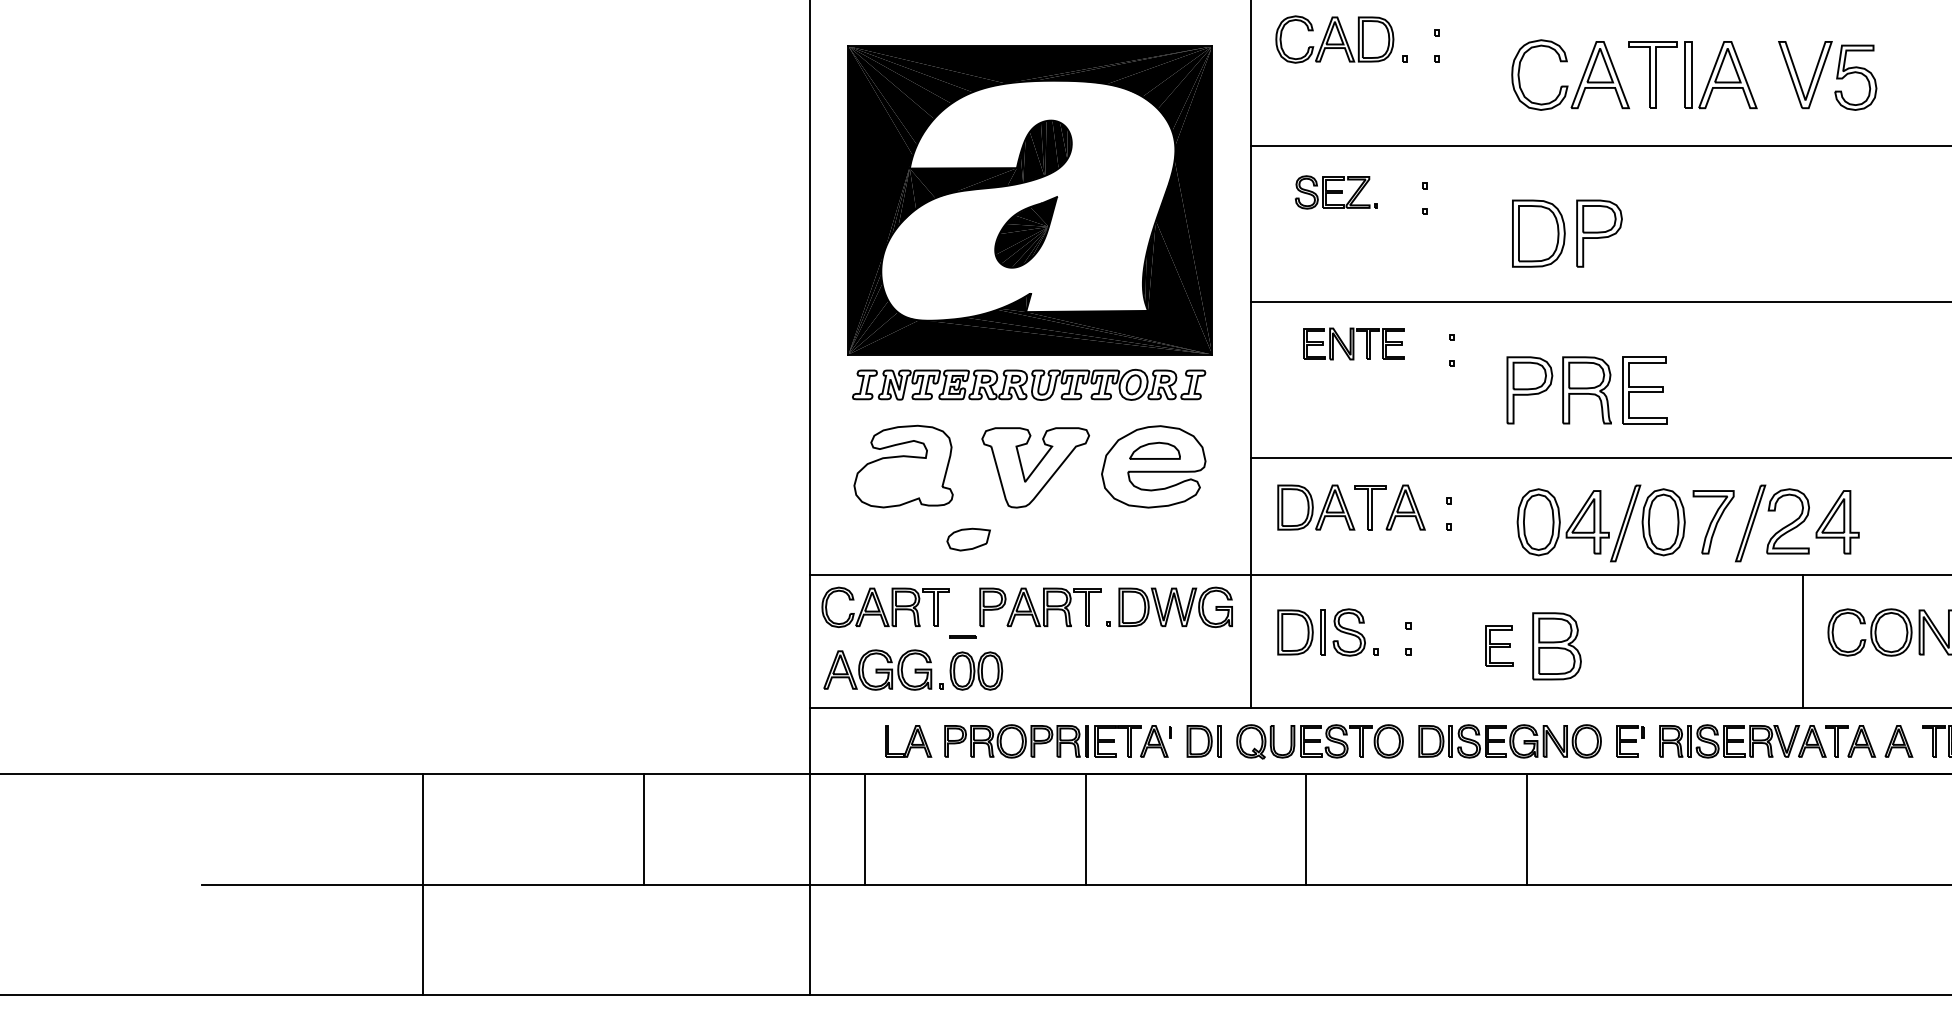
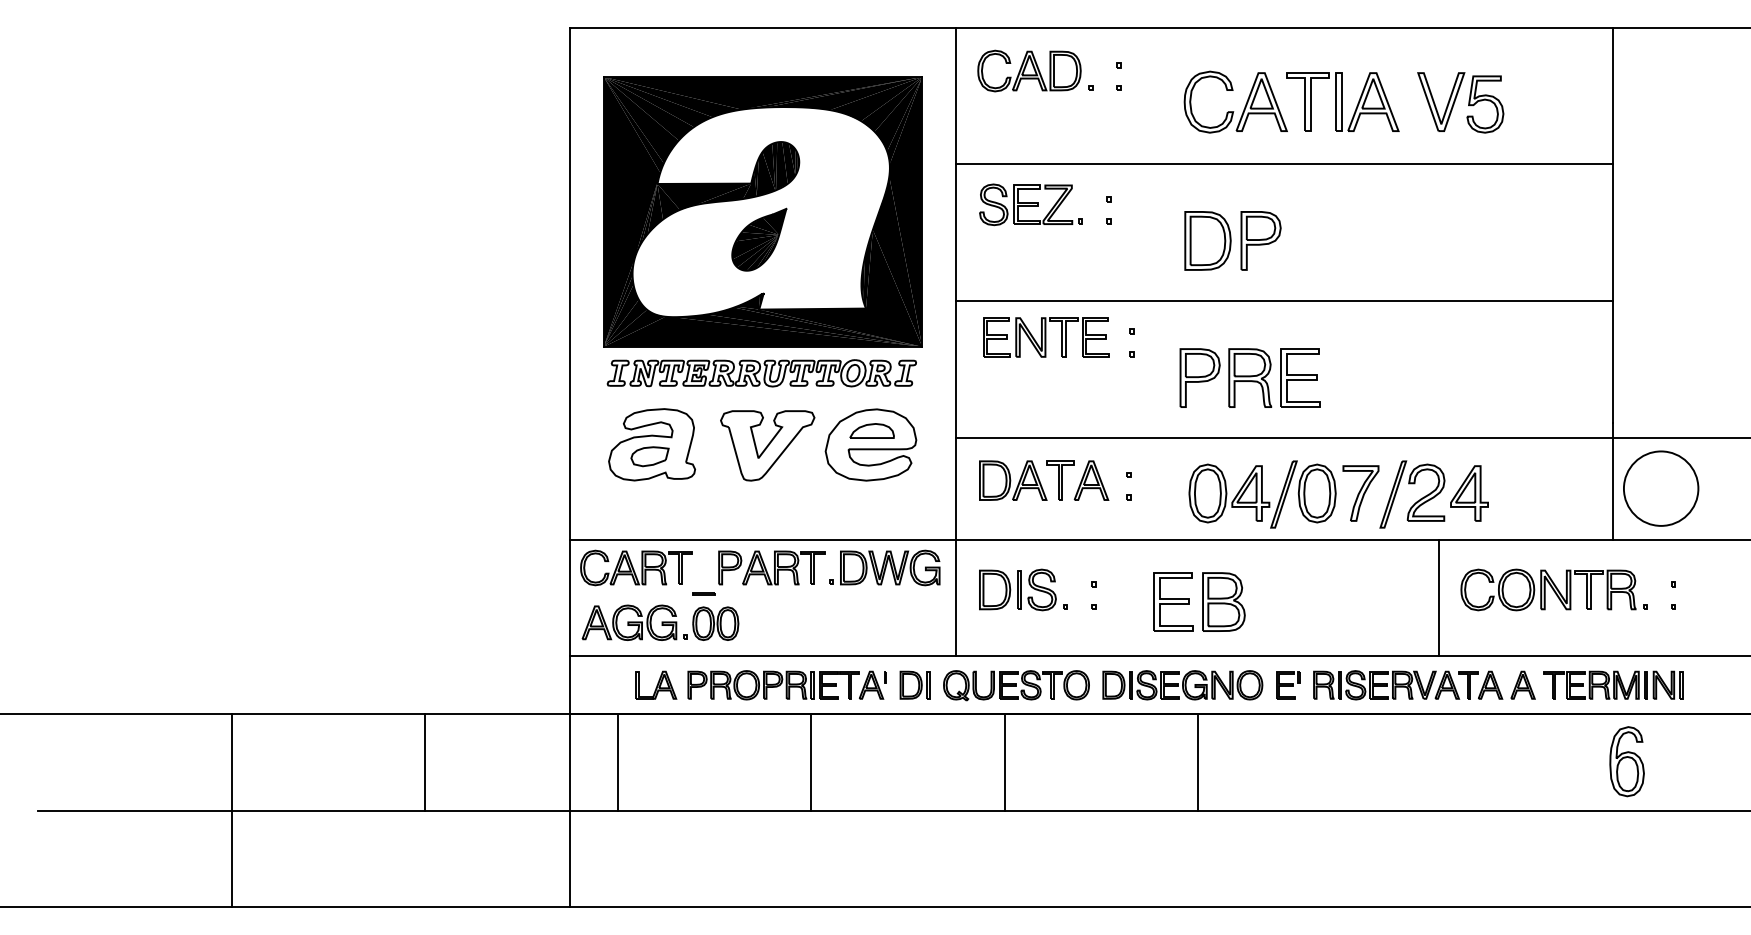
part: (1336, 192) -> (1030, 204), size x1.43
part: (1354, 344) -> (1046, 337), size x1.43
part: (968, 539) -> (649, 456), moved
part: (1499, 645) -> (1173, 601), size x1.67

